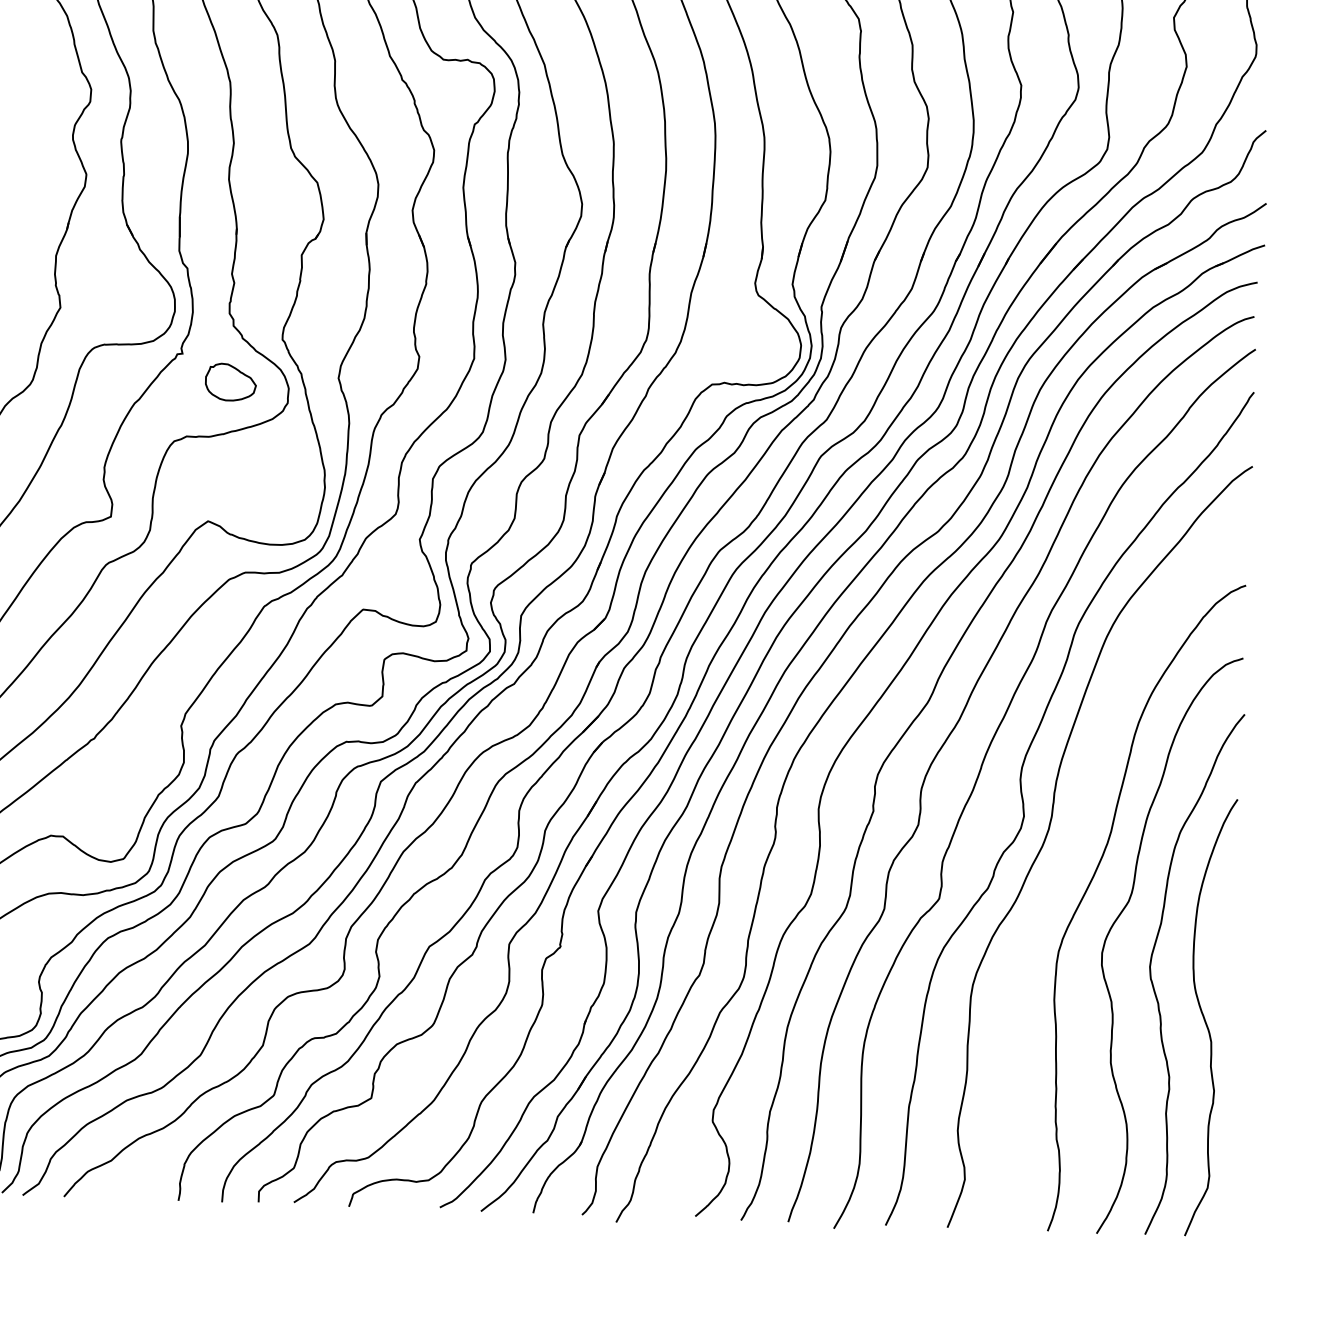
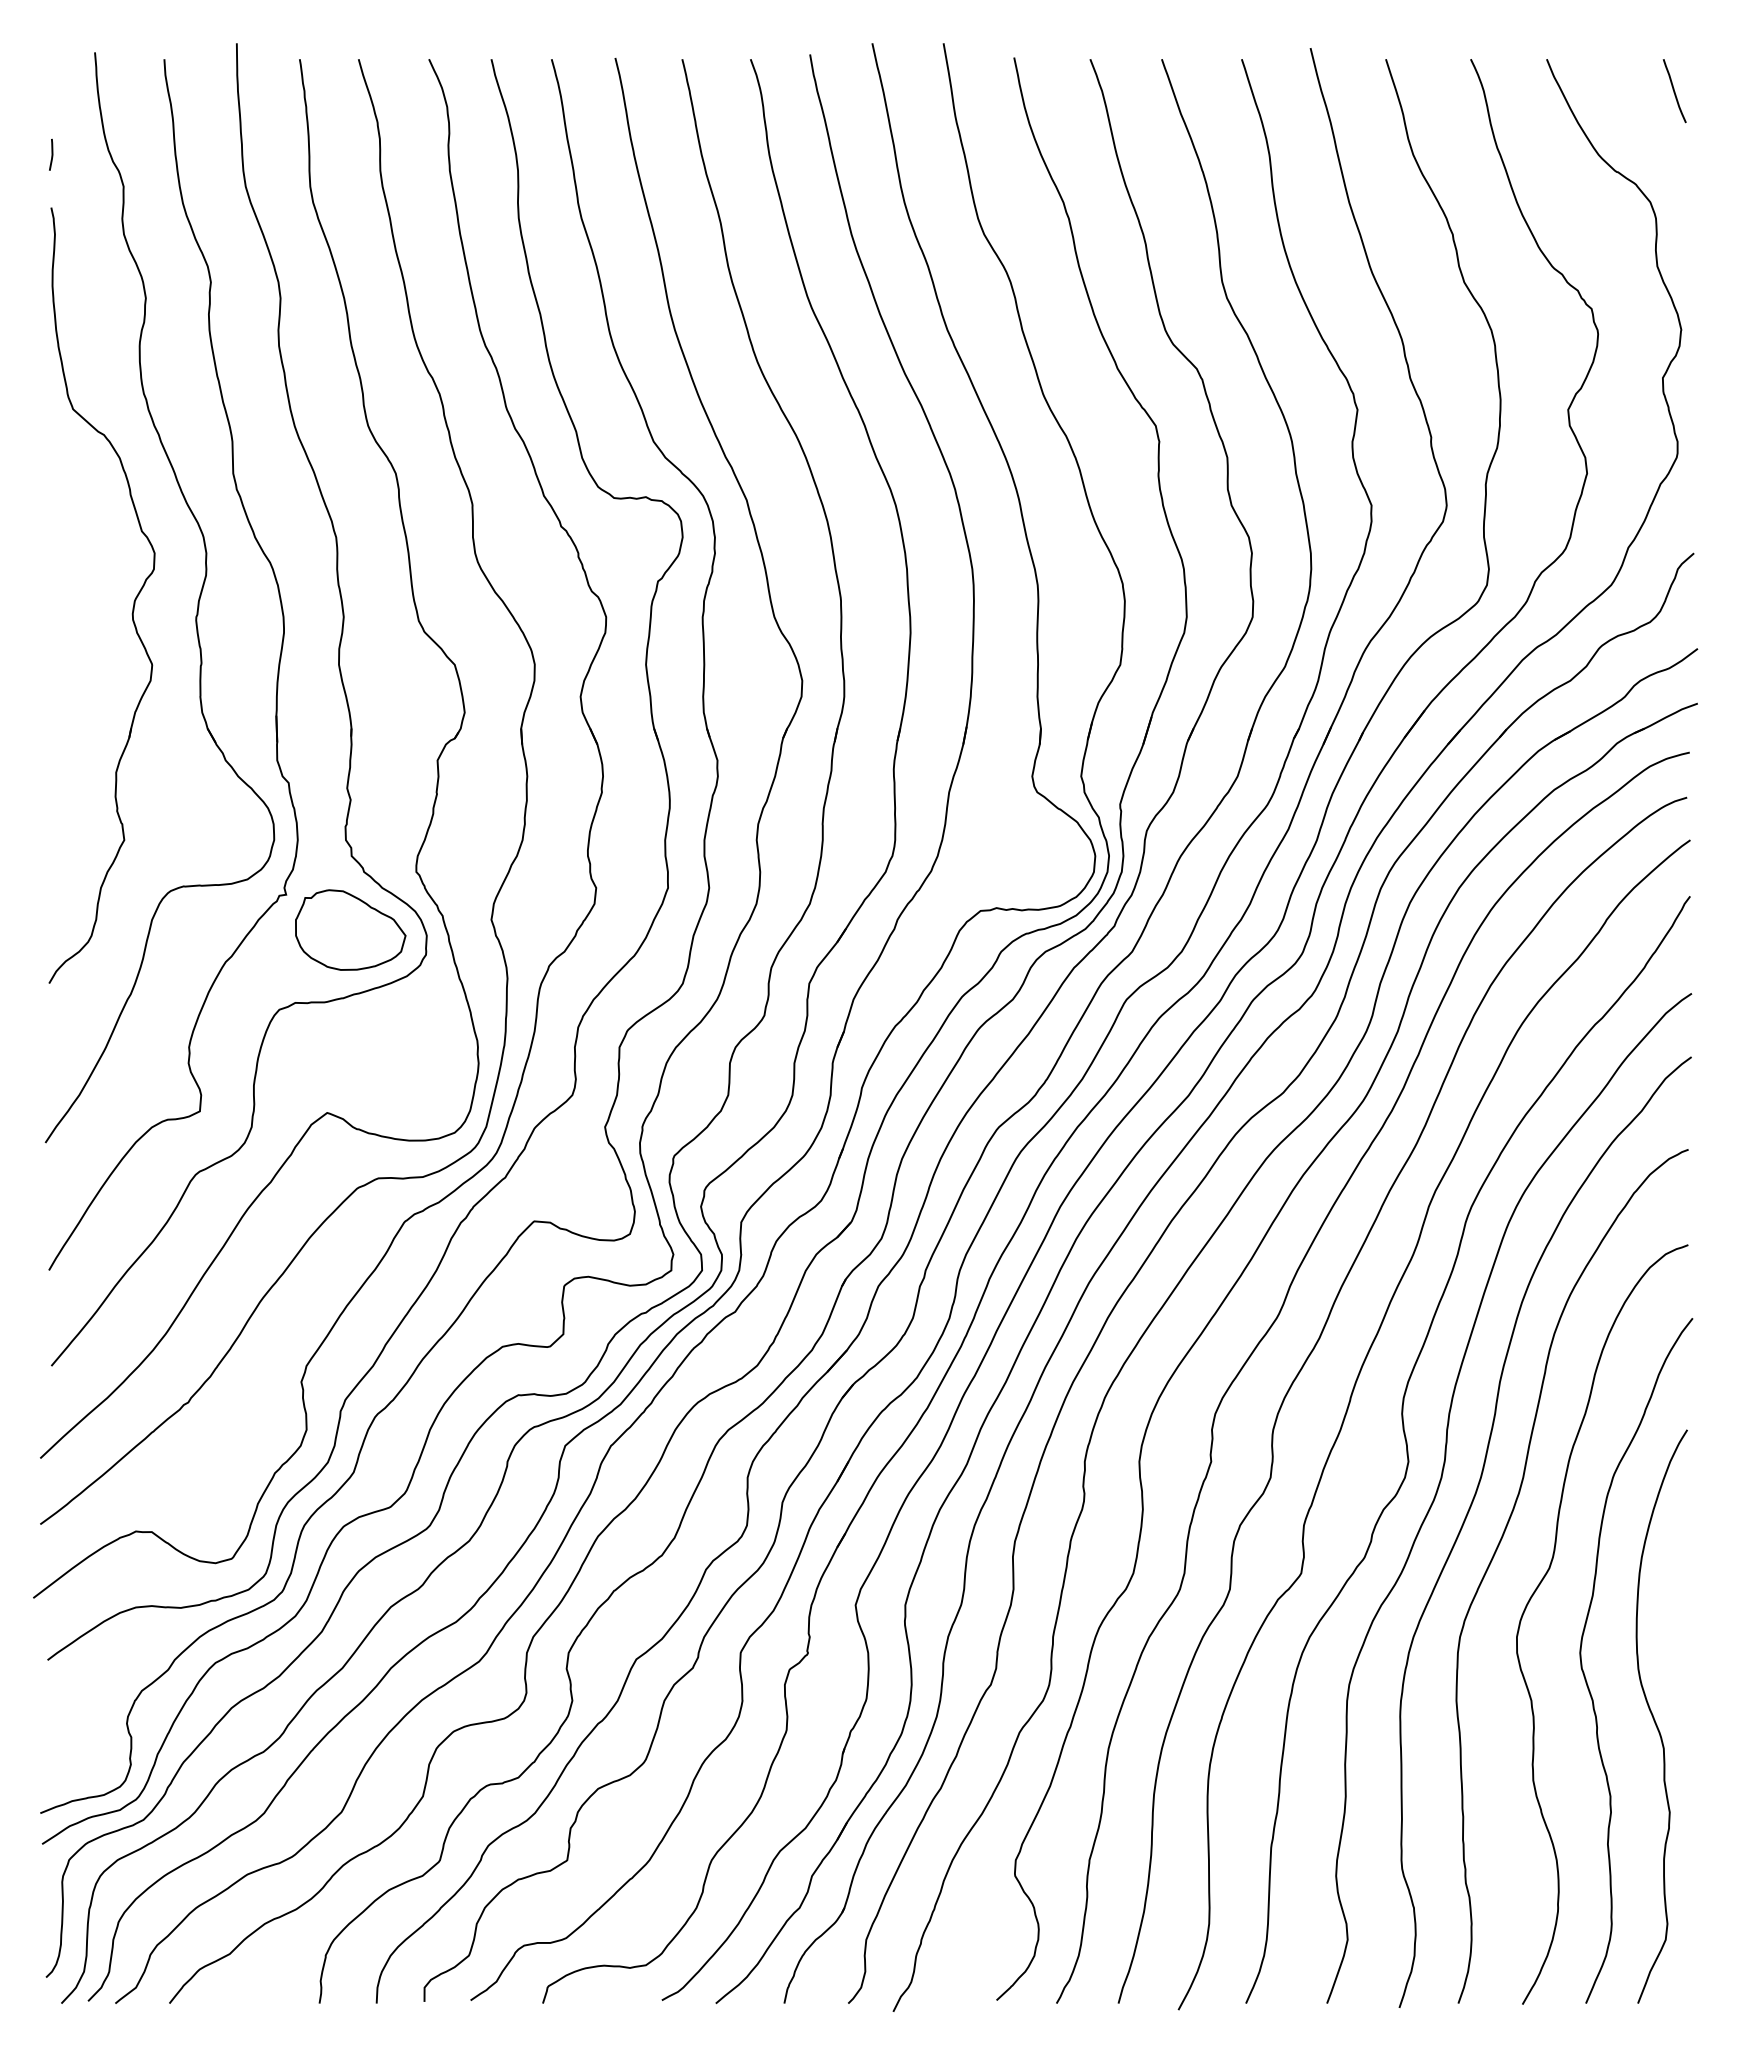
part: (230, 381) -> (350, 929), size x1.67
curve: (1072, 849) -> (1473, 1502), added

